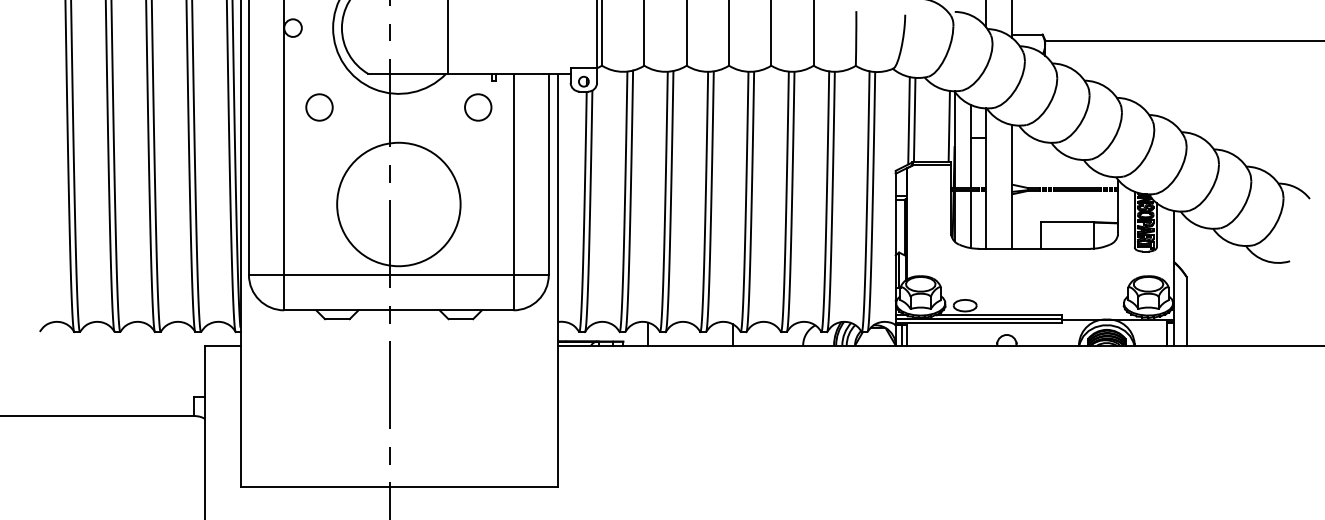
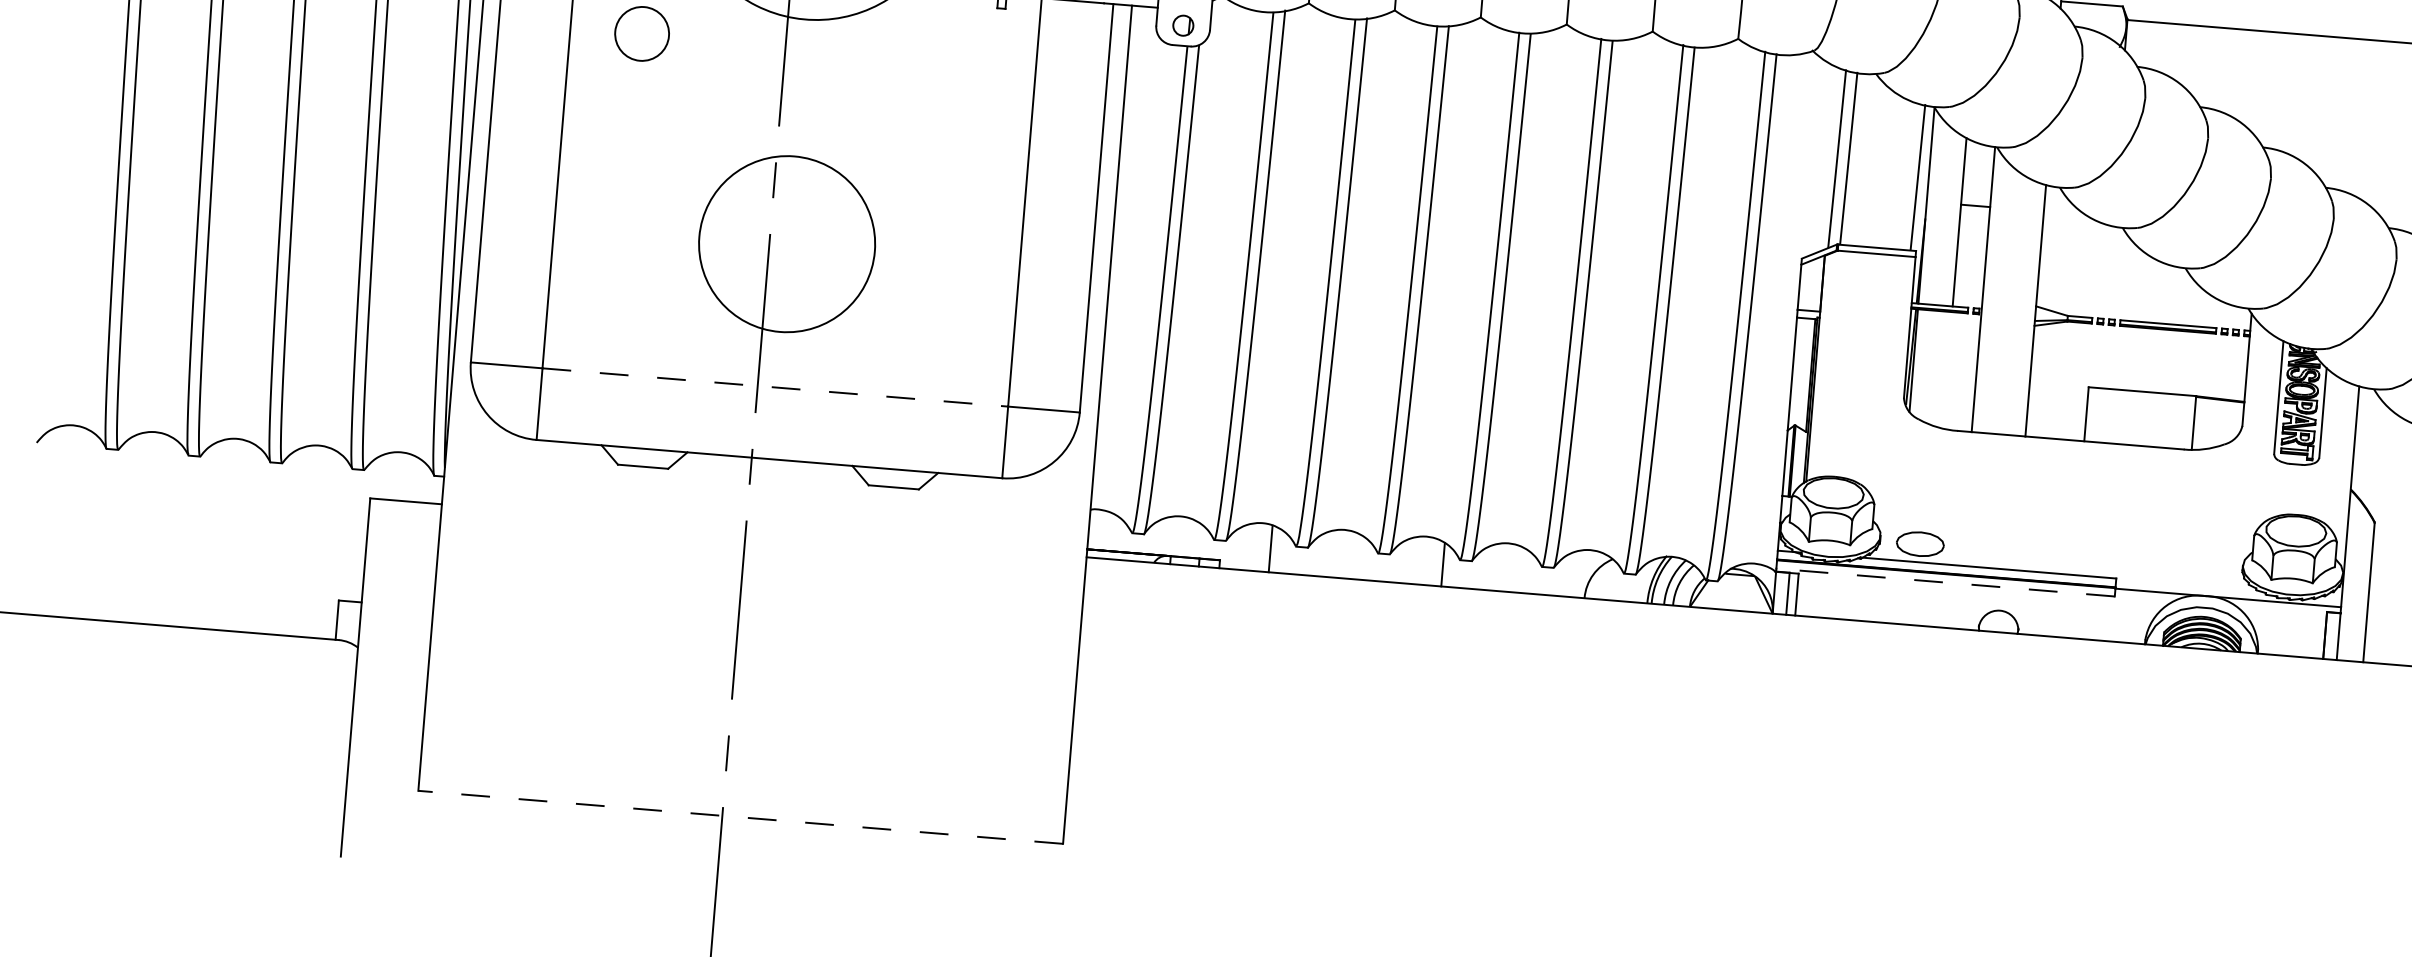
circle: (478, 107) -> (965, 60), removed
circle: (398, 204) -> (786, 244), size x0.7
line: (971, 219) -> (1947, 370), removed
line: (398, 275) -> (774, 388), solid -> dashed
line: (978, 323) -> (1944, 582), solid -> dashed
line: (399, 486) -> (741, 816), solid -> dashed

